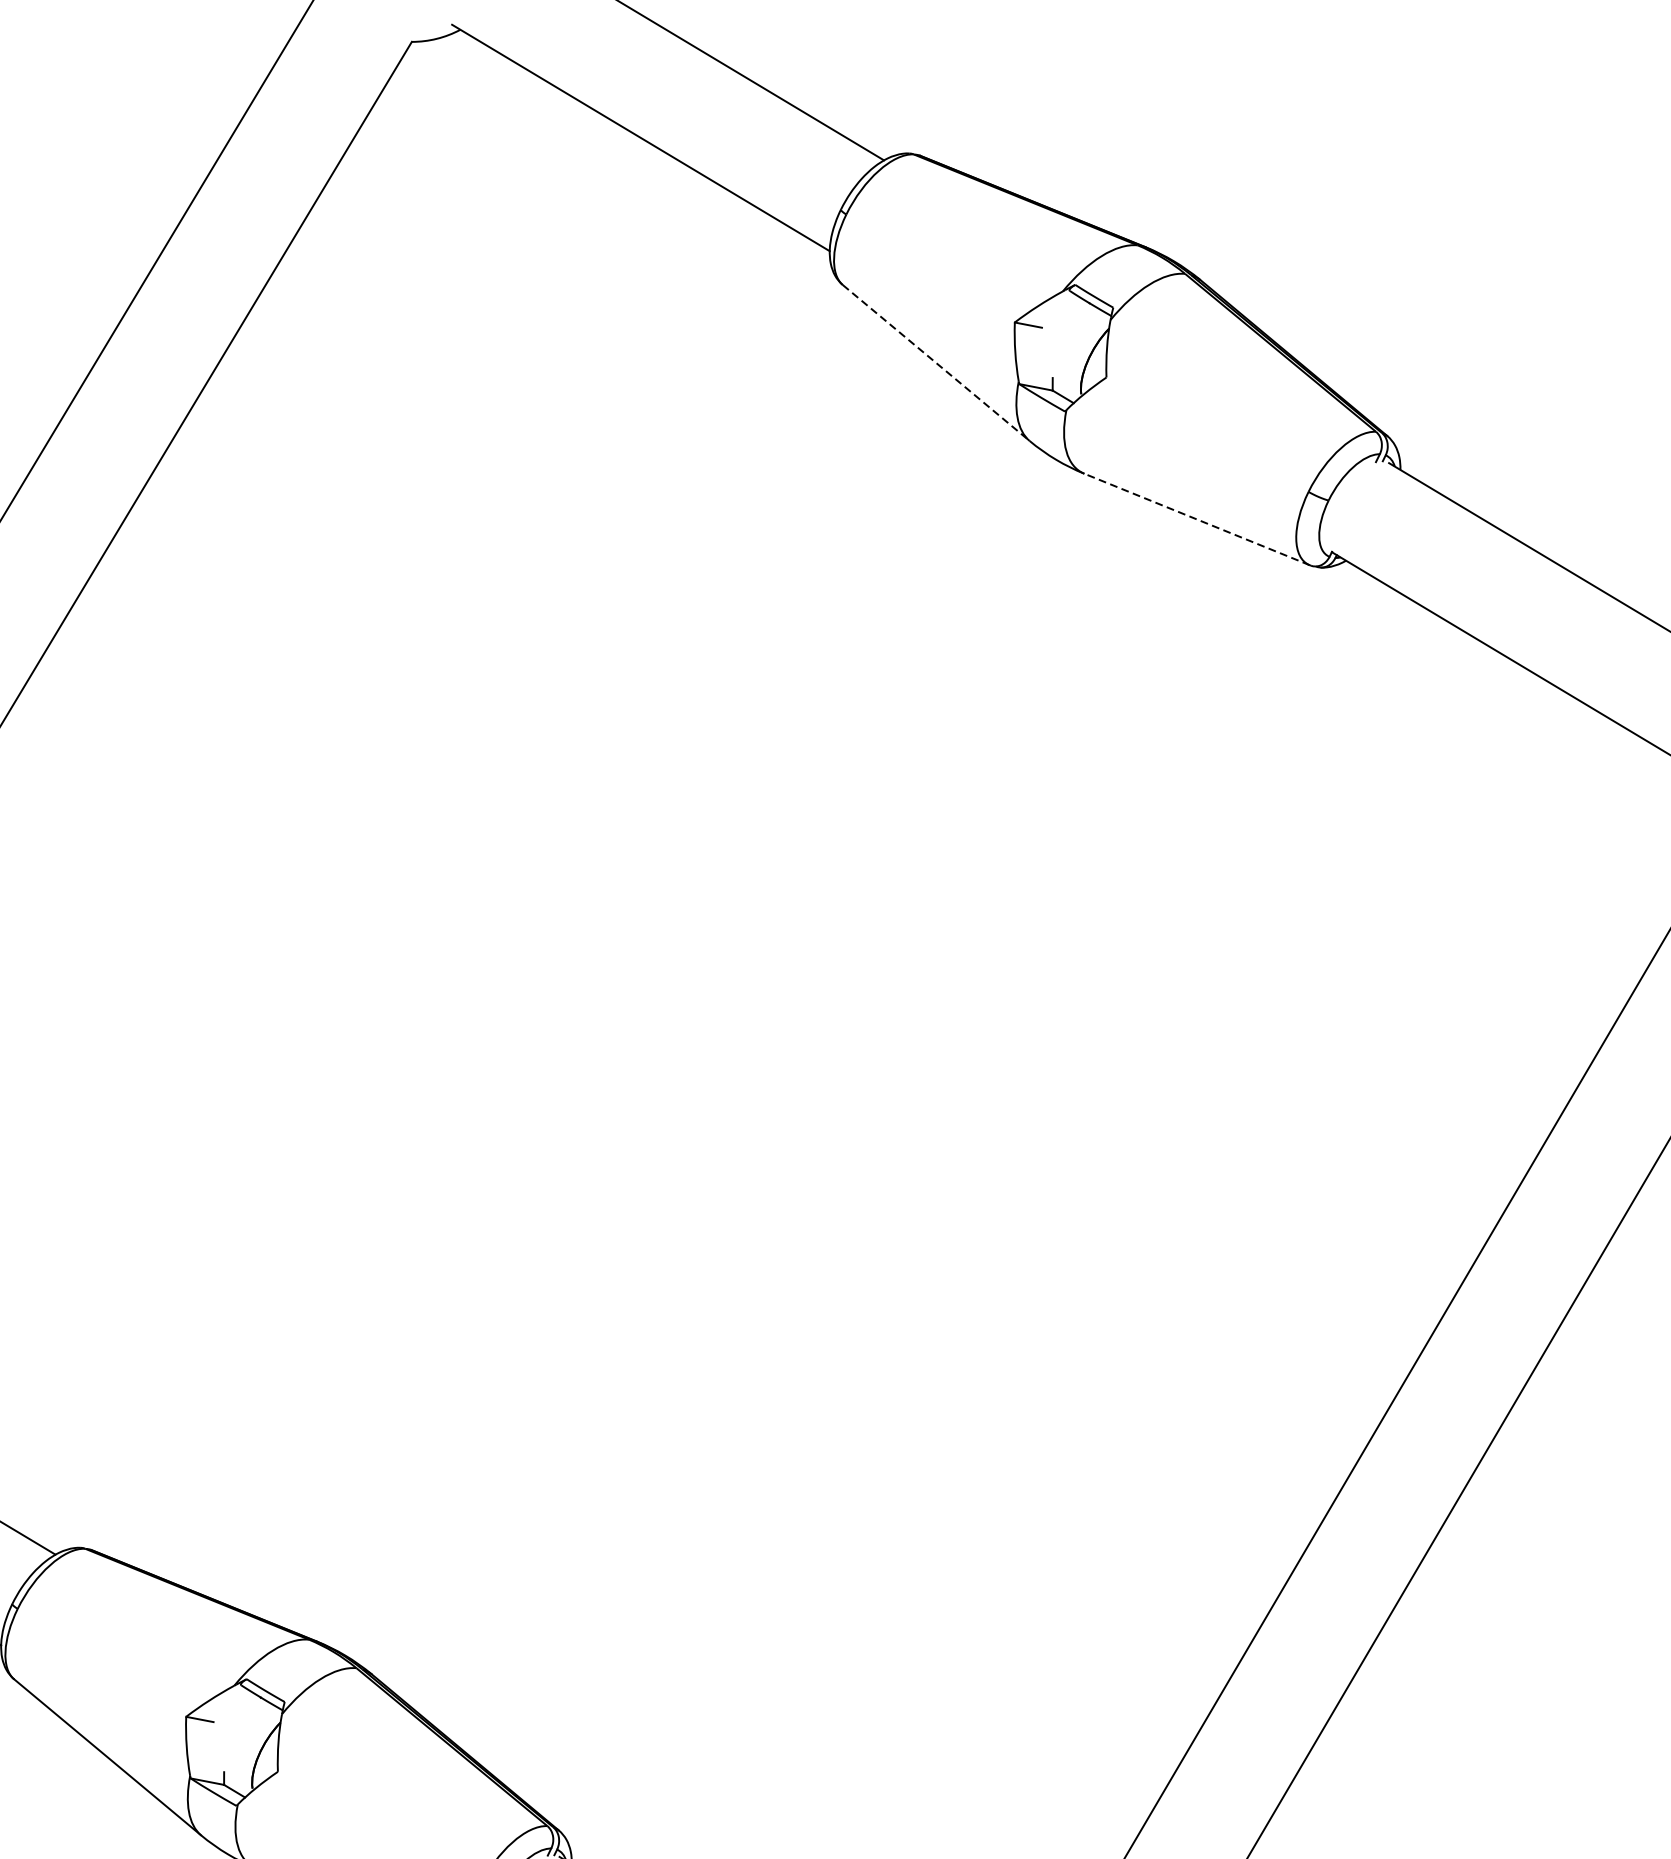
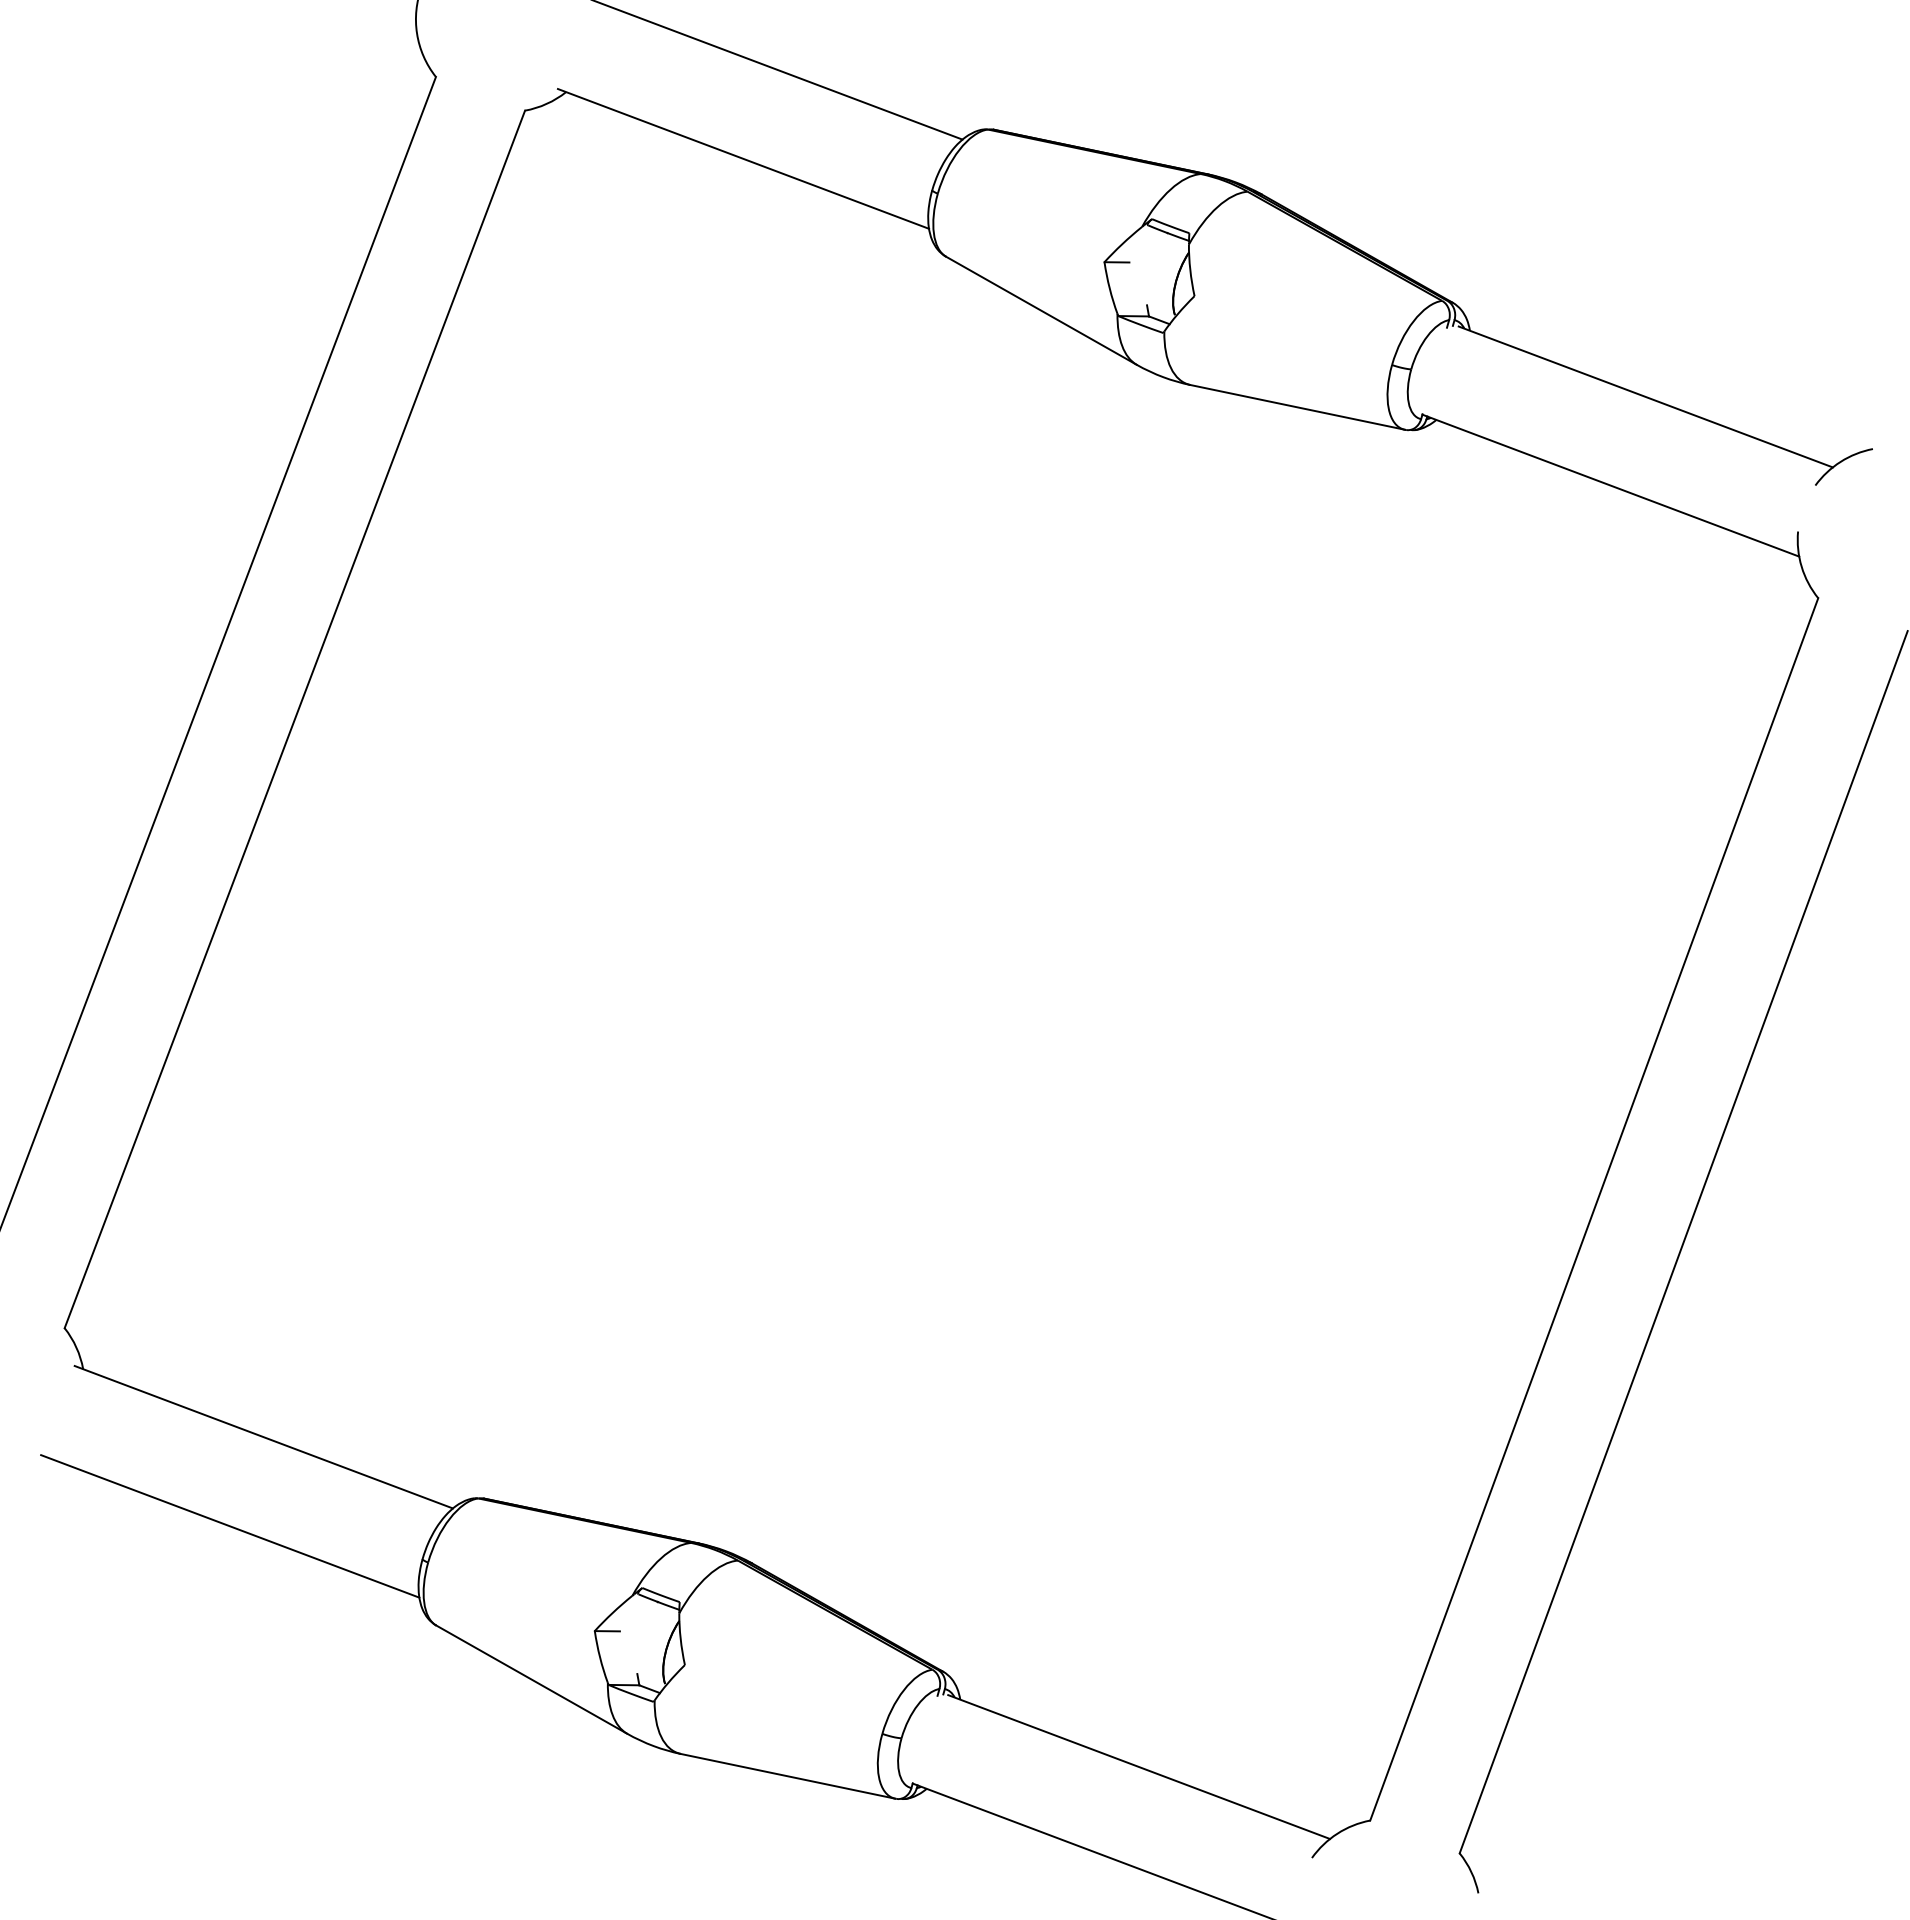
line: (936, 362) -> (1041, 310), dashed -> solid
line: (1196, 519) -> (1297, 407), dashed -> solid

